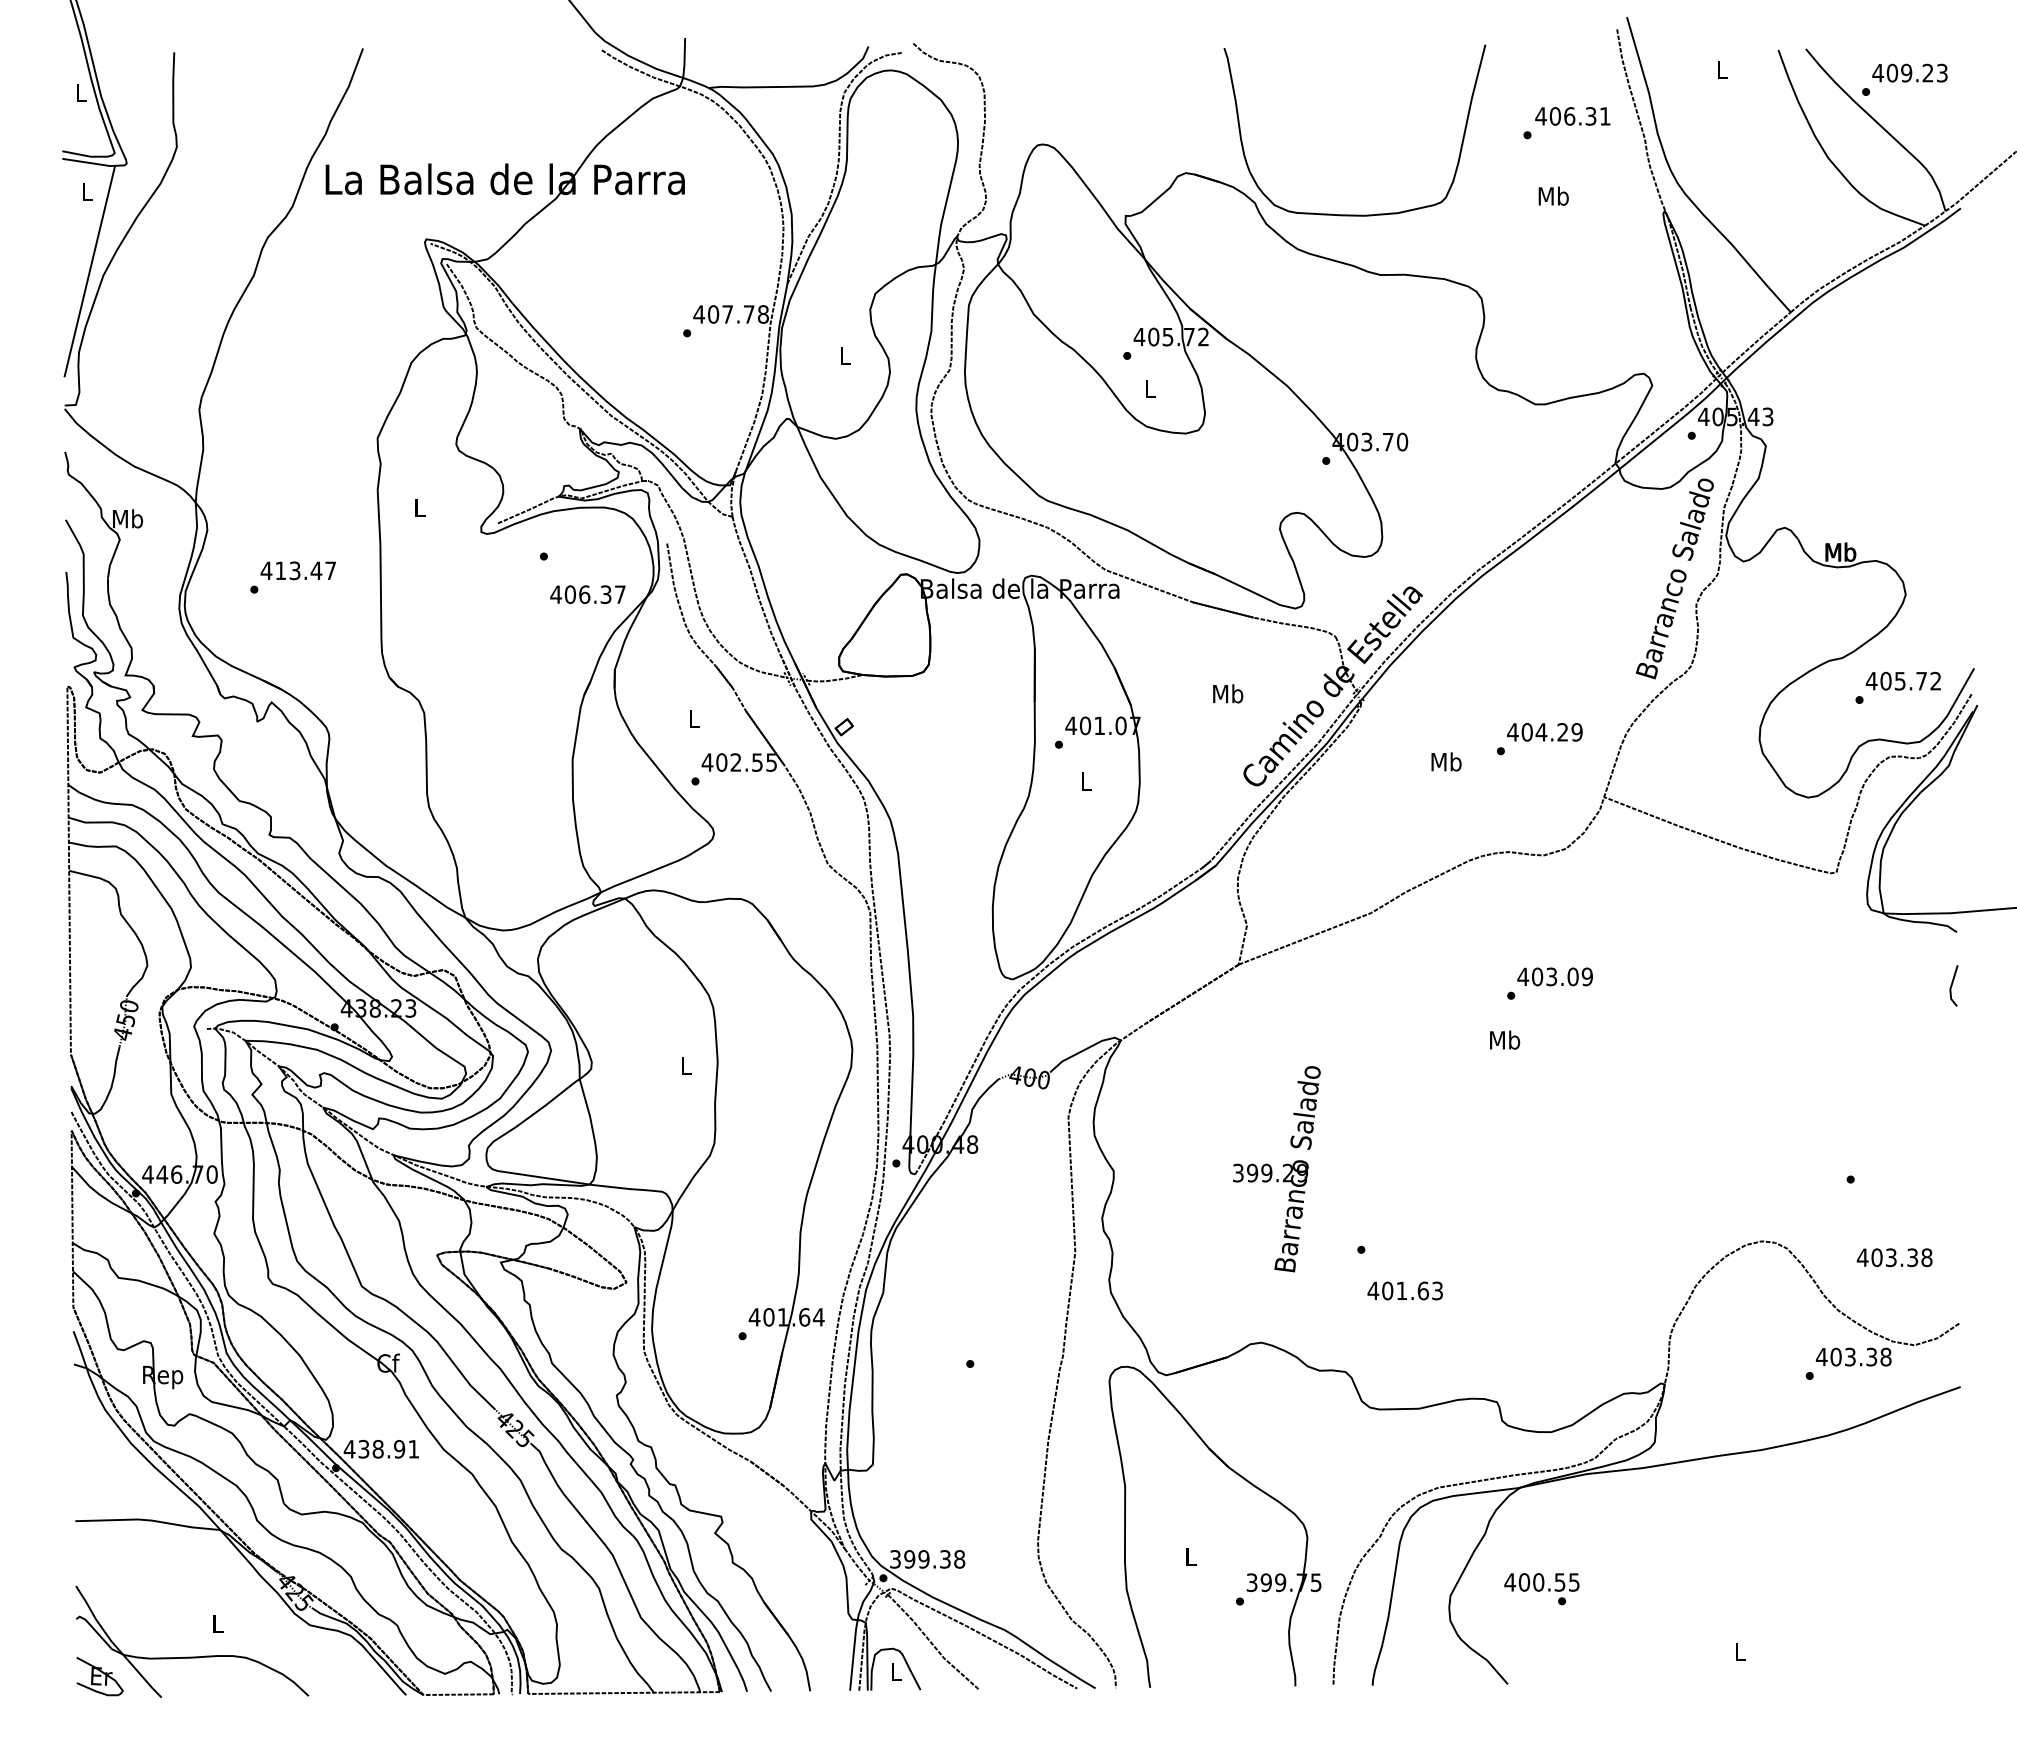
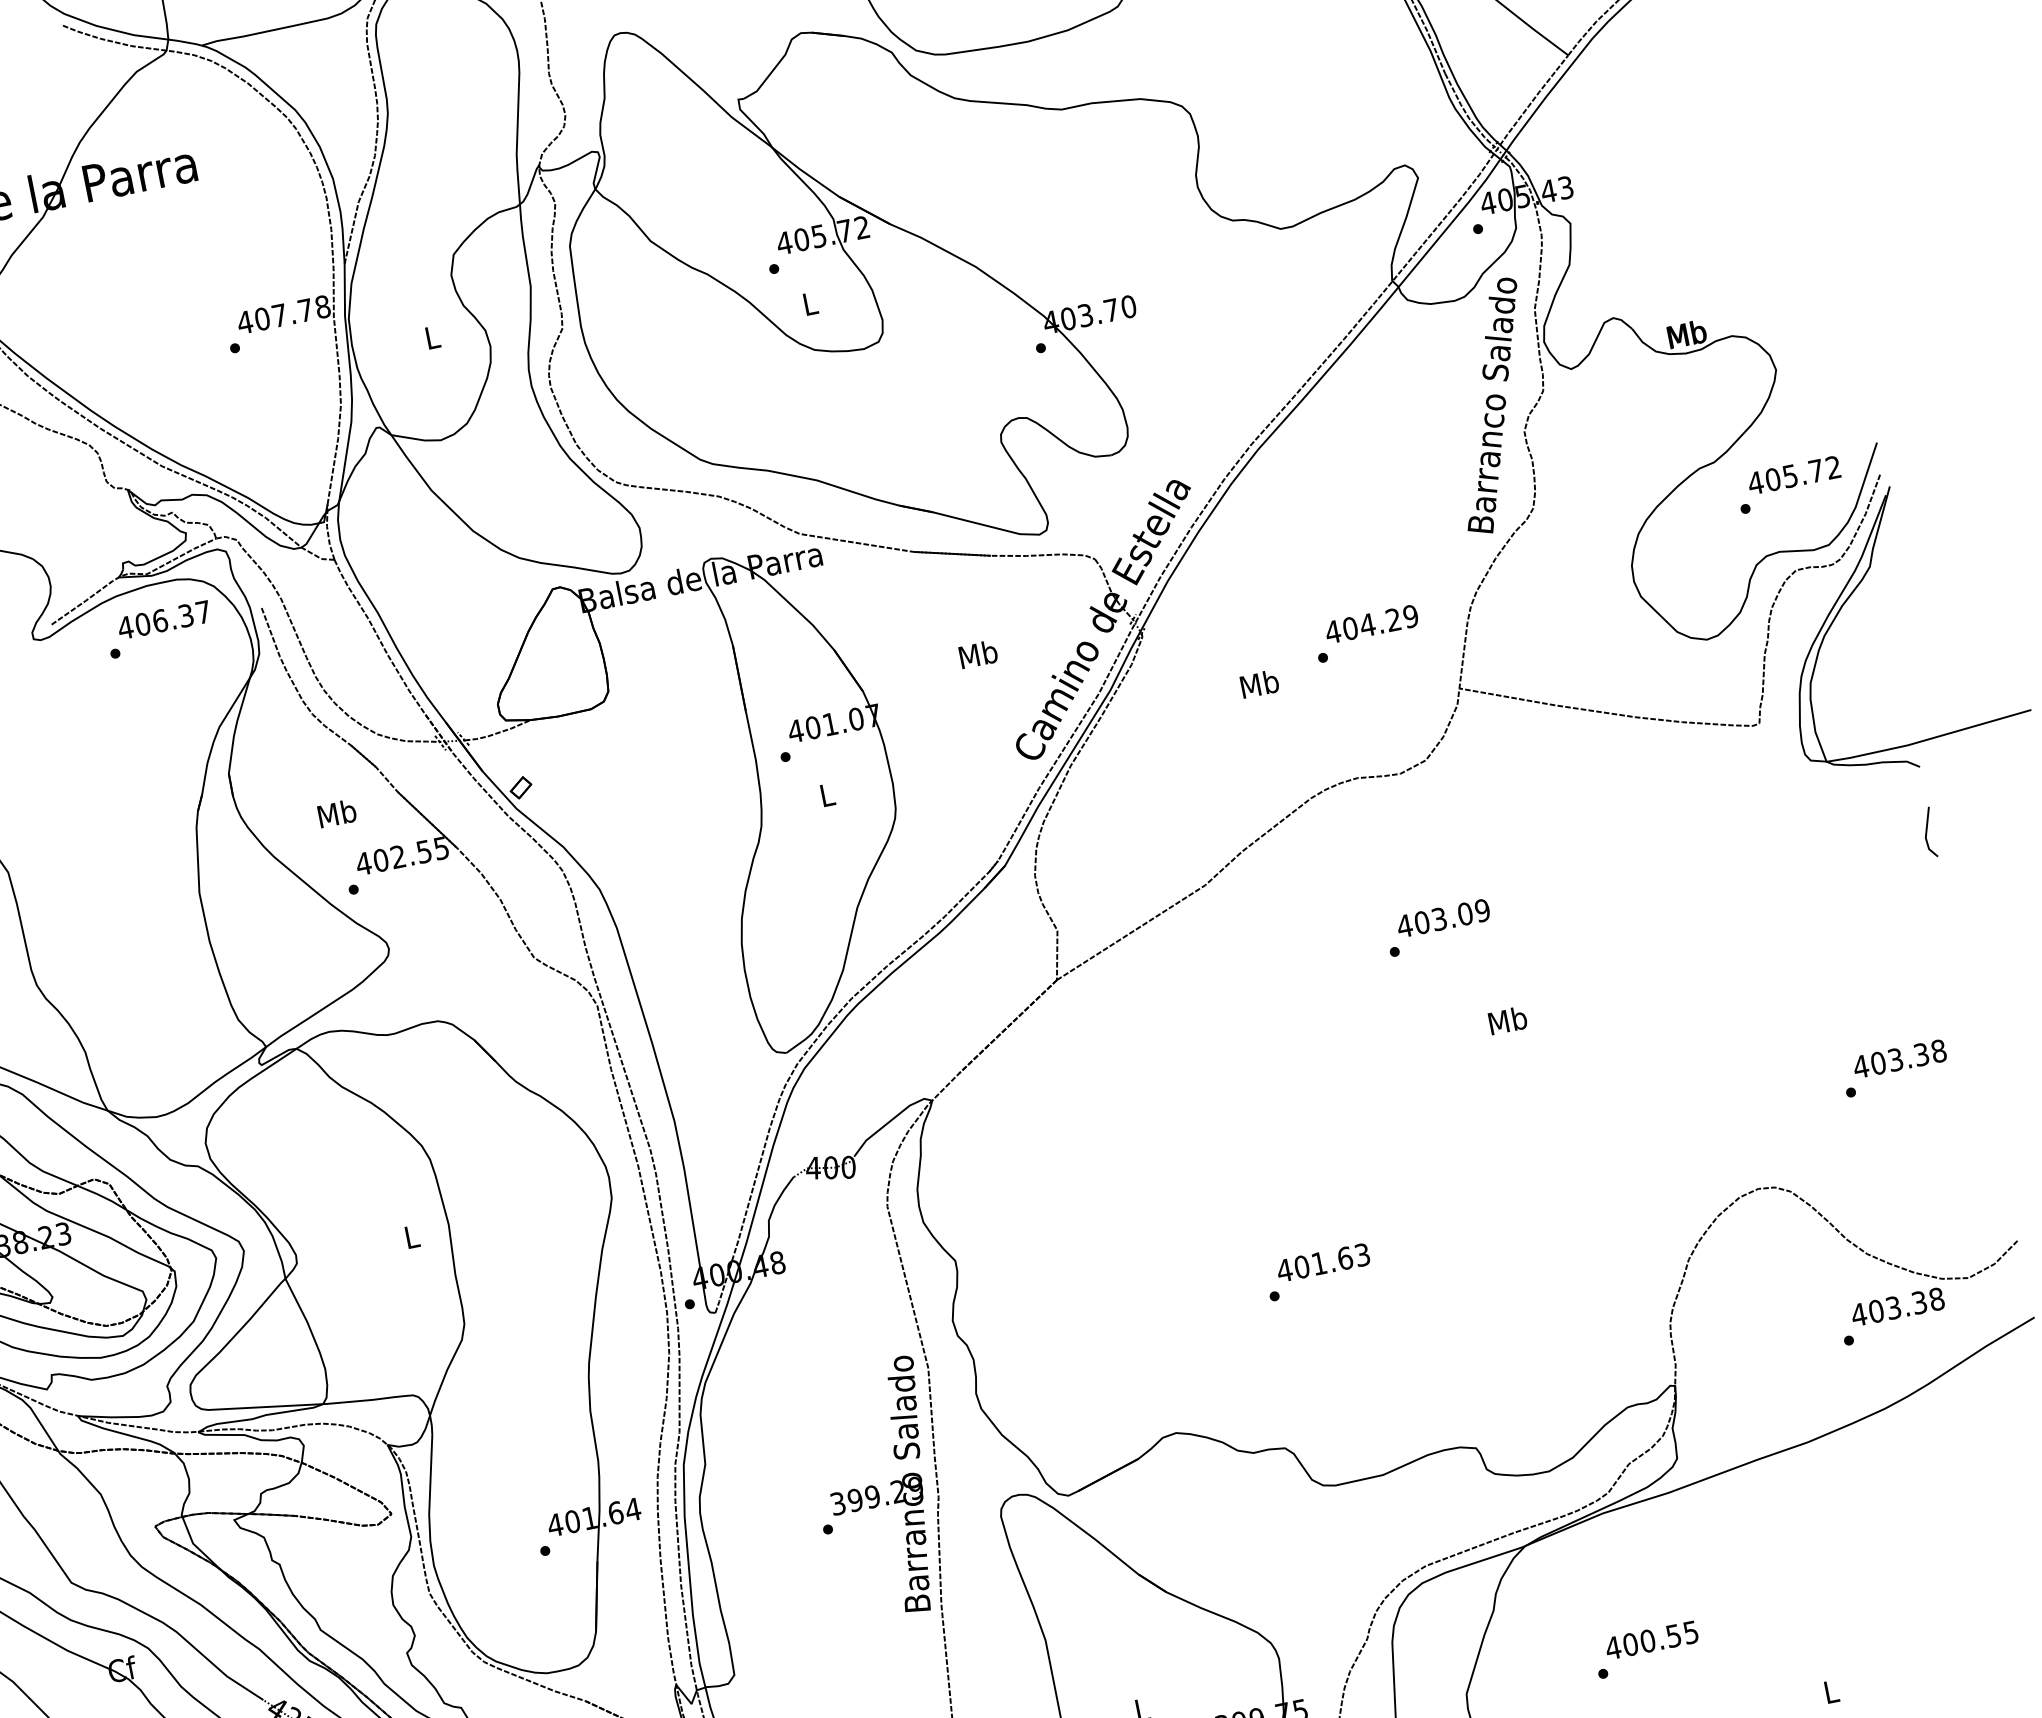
text: (587, 594) -> (163, 620), moved
text: (694, 718) -> (337, 813), L -> Mb
text: (1505, 1039) -> (1508, 1019), moved
text: (1276, 1169) -> (883, 1490), moved
text: (1894, 1257) -> (1899, 1058), moved
text: (1404, 1290) -> (1322, 1262), moved
text: (1541, 1582) -> (1651, 1640), moved

